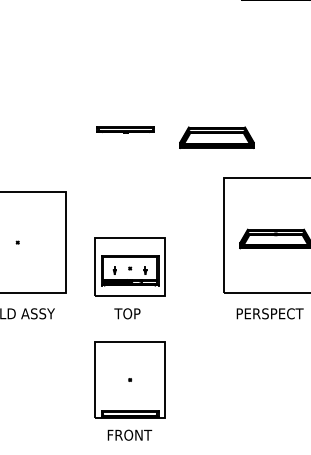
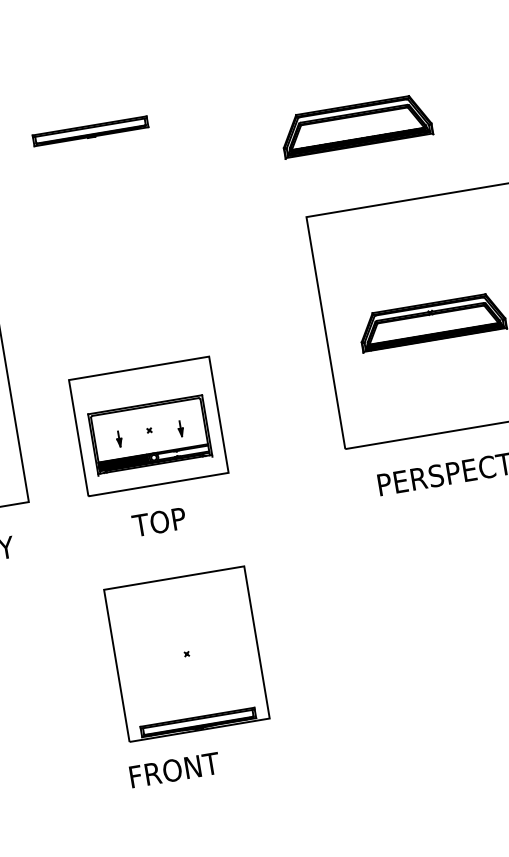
part: (125, 129) -> (89, 130), moved
part: (216, 137) -> (354, 125), moved
text: (129, 434) -> (173, 768), moved

